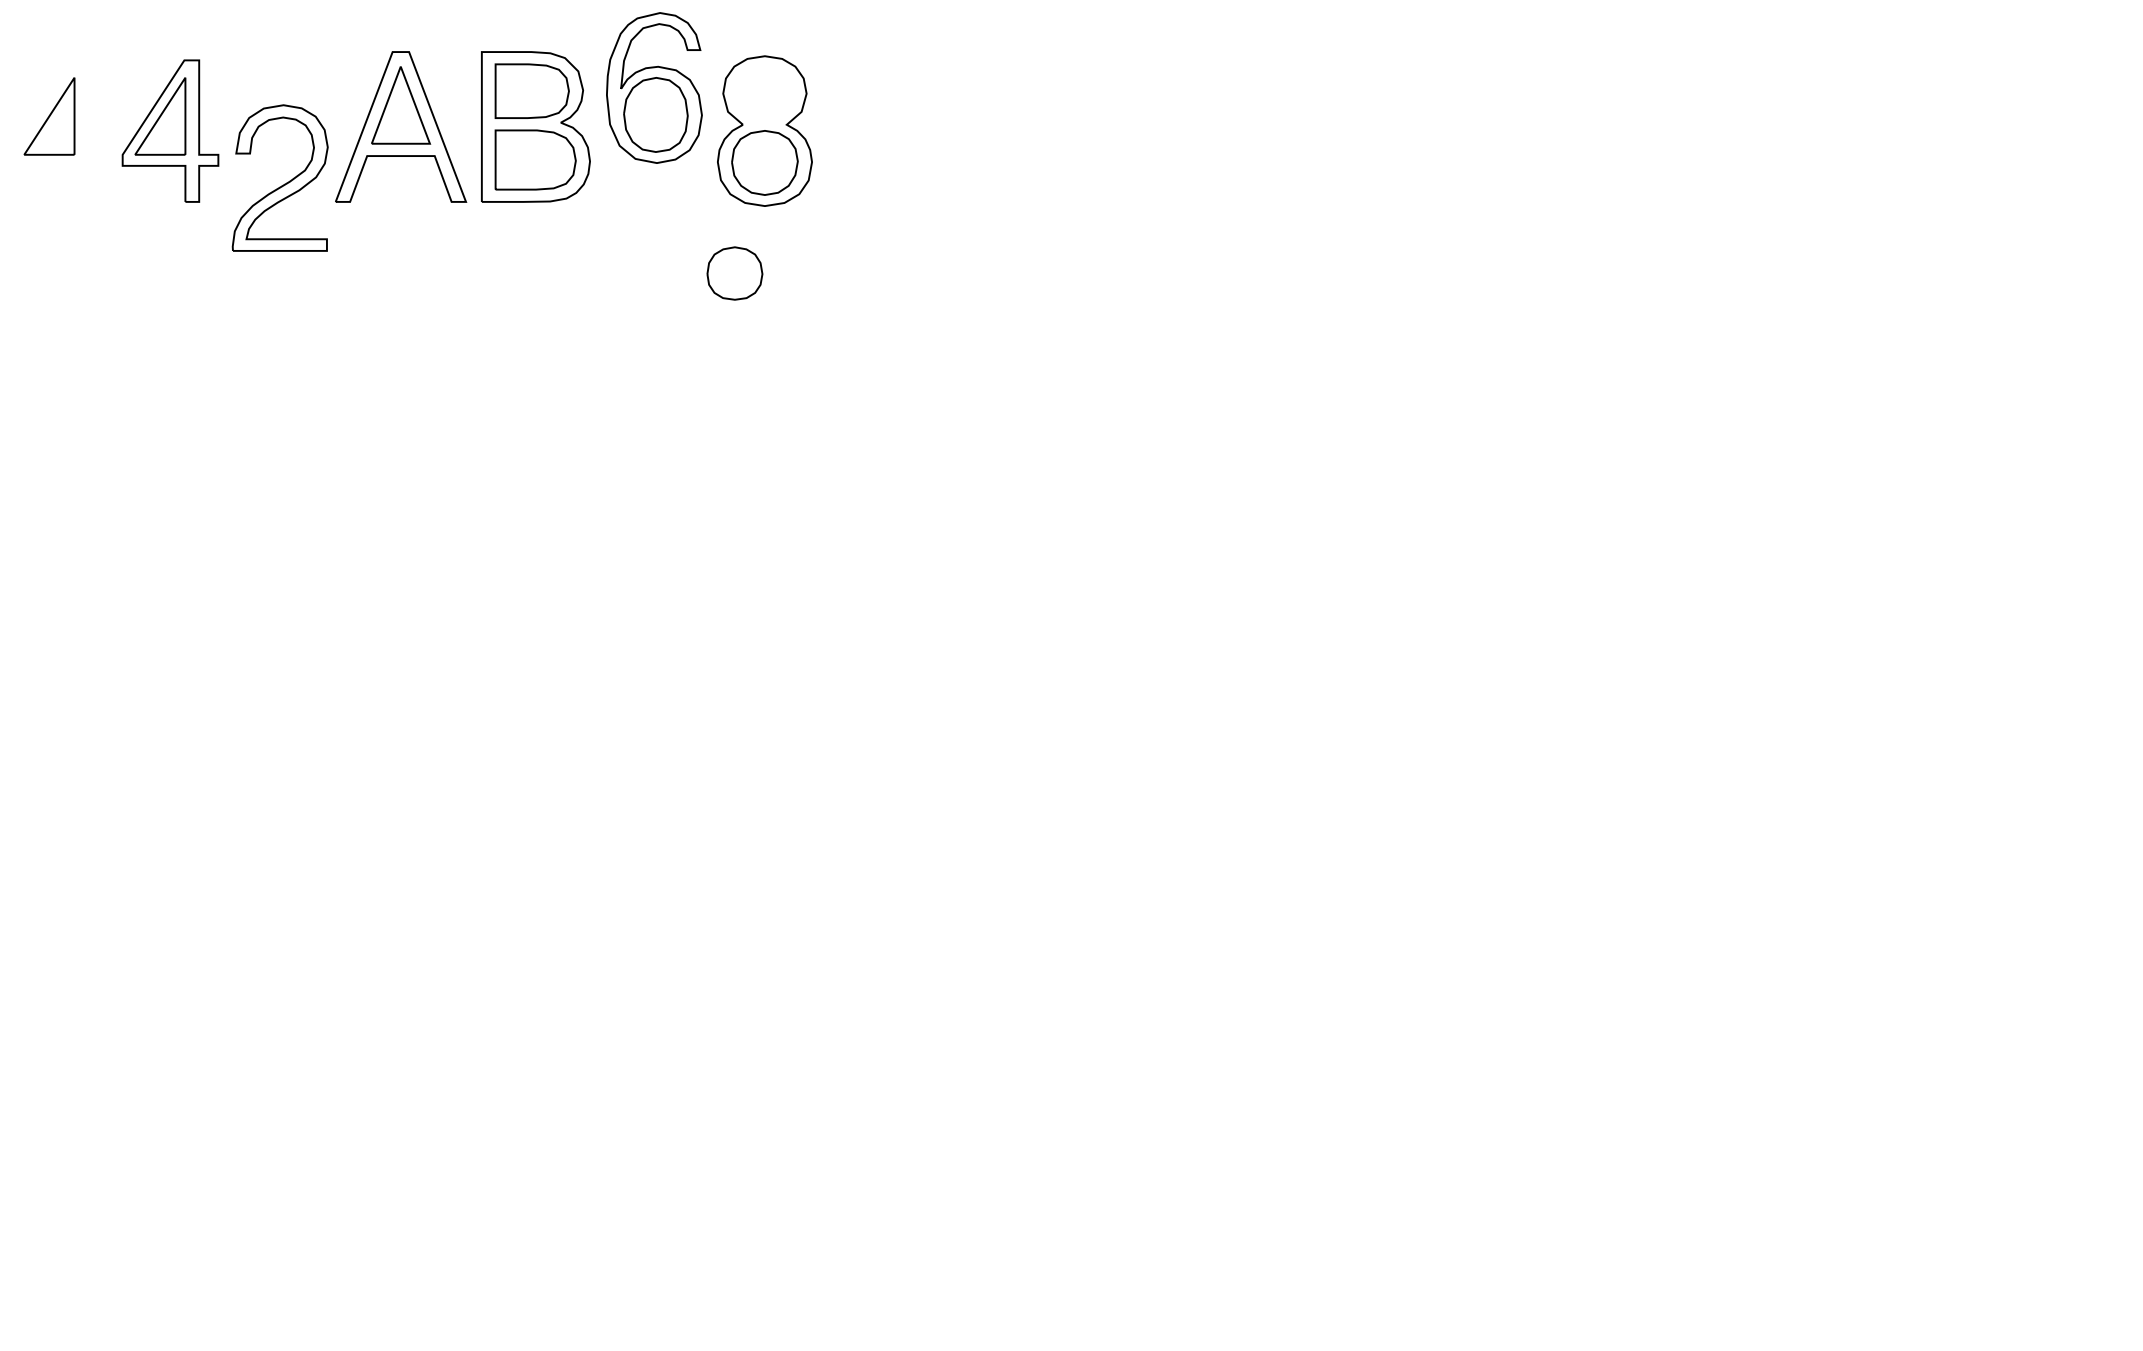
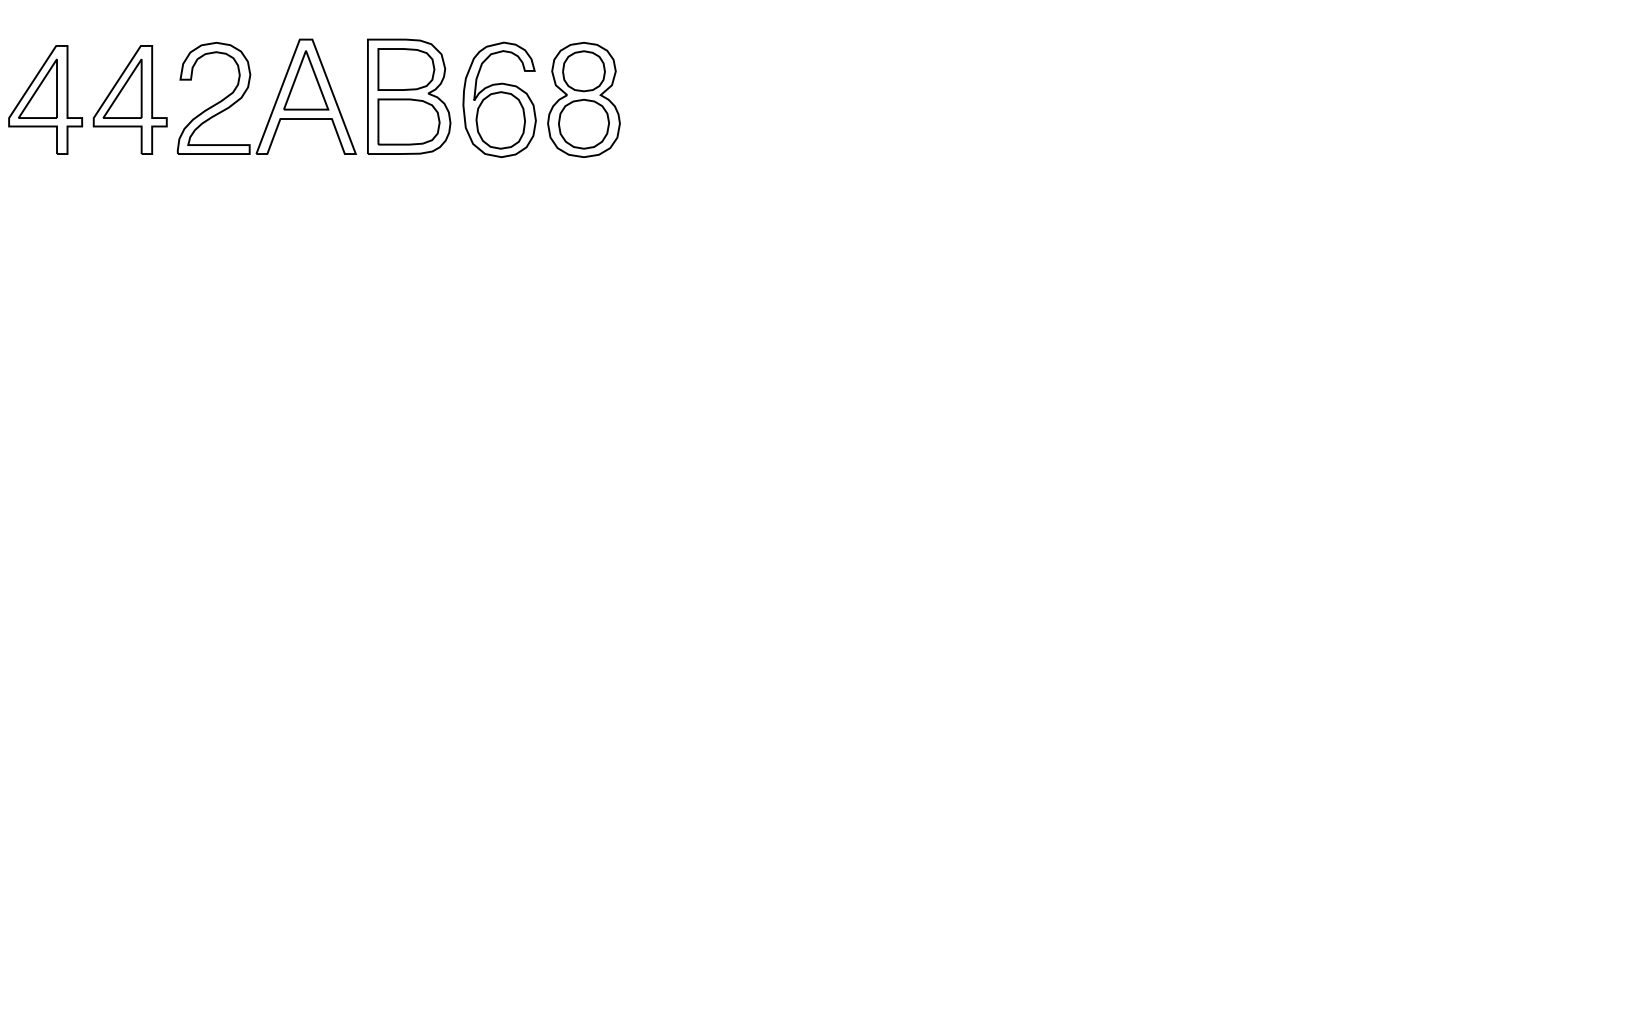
part: (654, 87) -> (499, 99), moved
part: (59, 130) -> (45, 99), added
part: (284, 183) -> (217, 102), moved
part: (734, 273) -> (583, 71), moved

